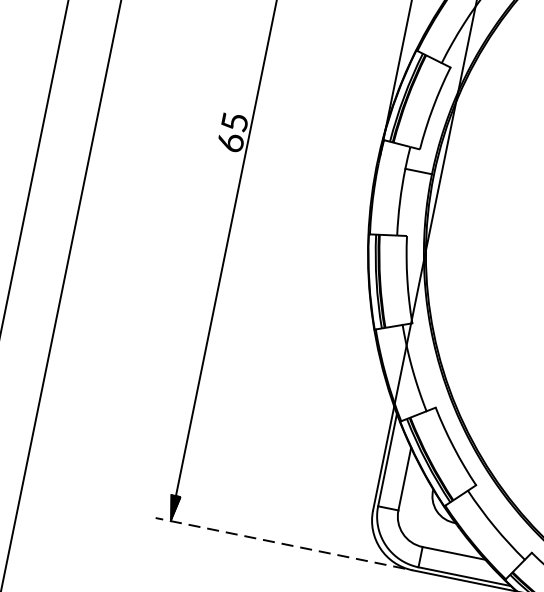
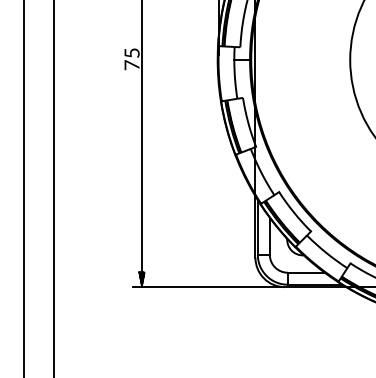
text: (229, 142) -> (131, 65), 65 -> 75
line: (280, 543) -> (206, 287), dashed -> solid

